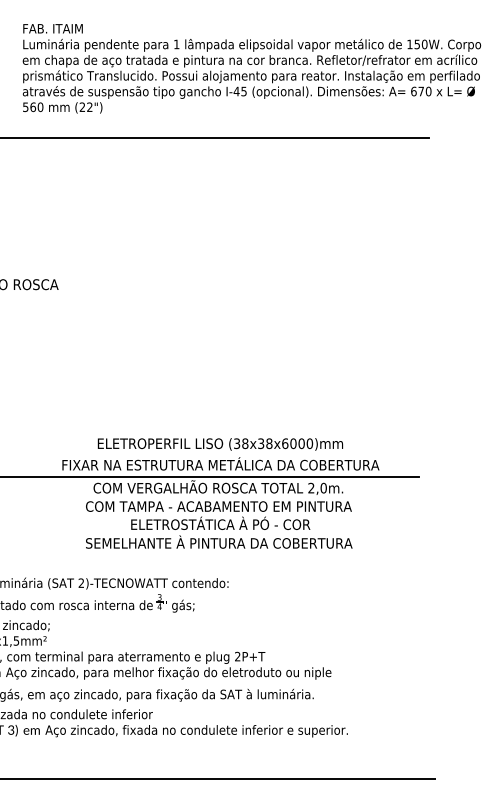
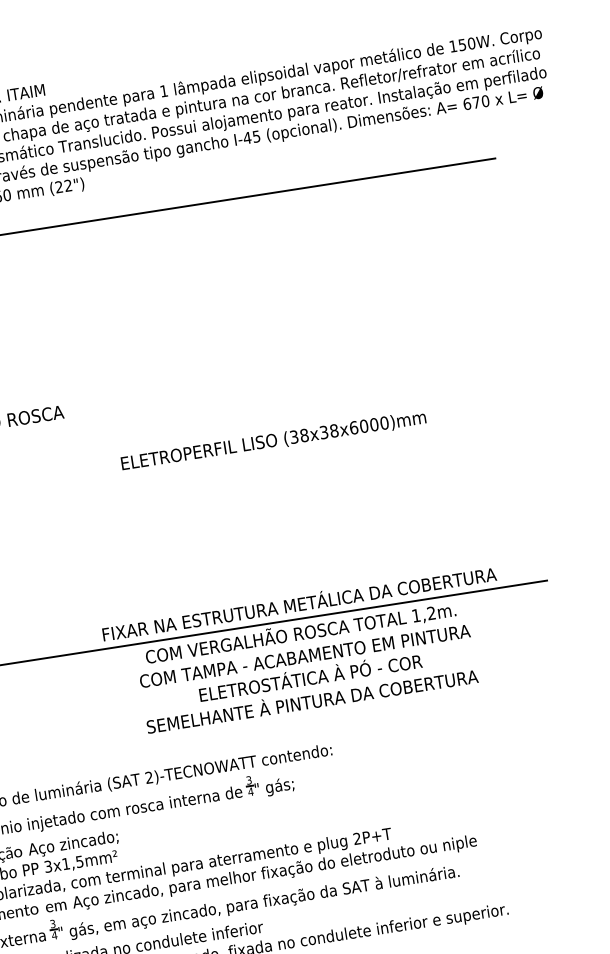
text: (220, 444) -> (273, 441), moved
text: (317, 487) -> (423, 613), 2,0m. -> 1,2m.

